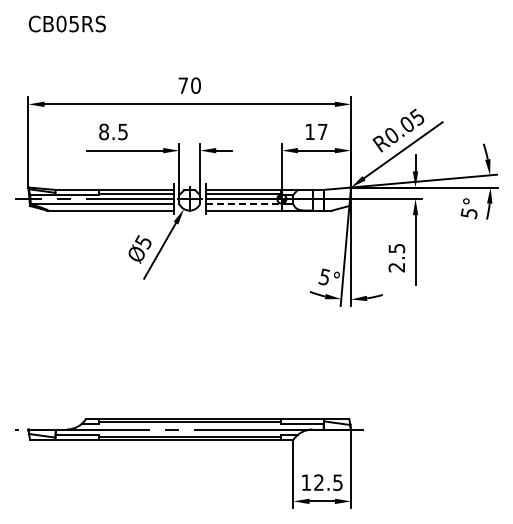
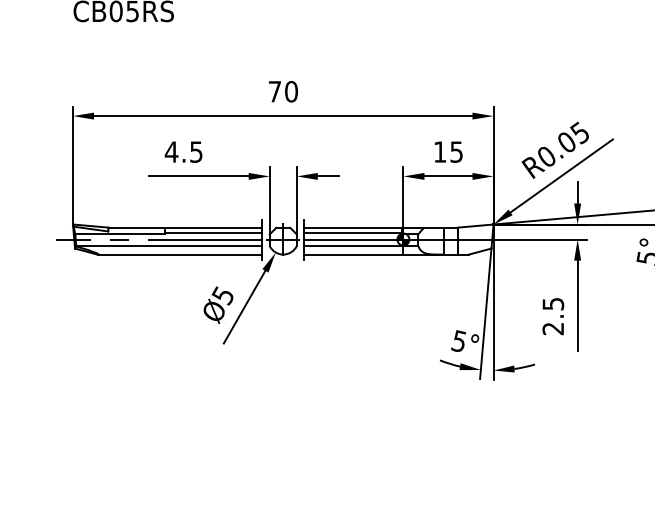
text: (103, 131) -> (170, 151), 8.5 -> 4.5
text: (322, 132) -> (456, 152), 17 -> 15
line: (244, 204) -> (354, 246), dashed -> solid

